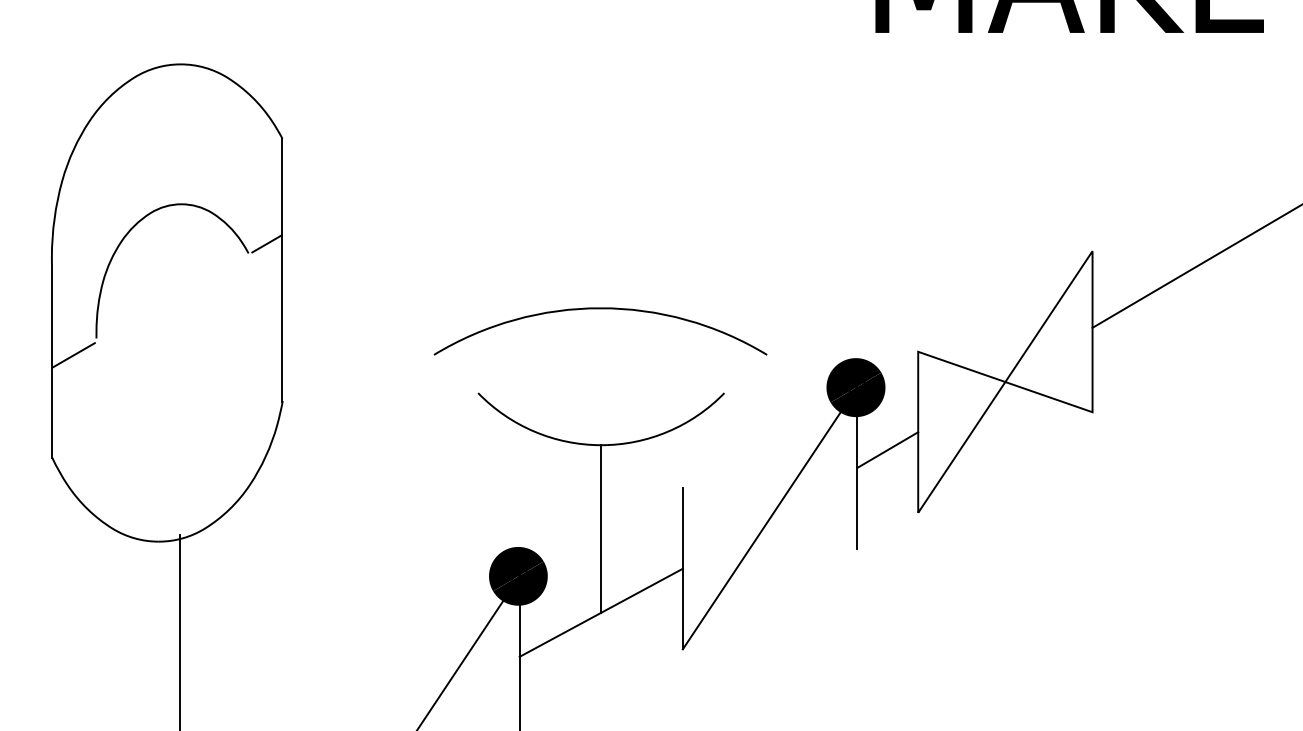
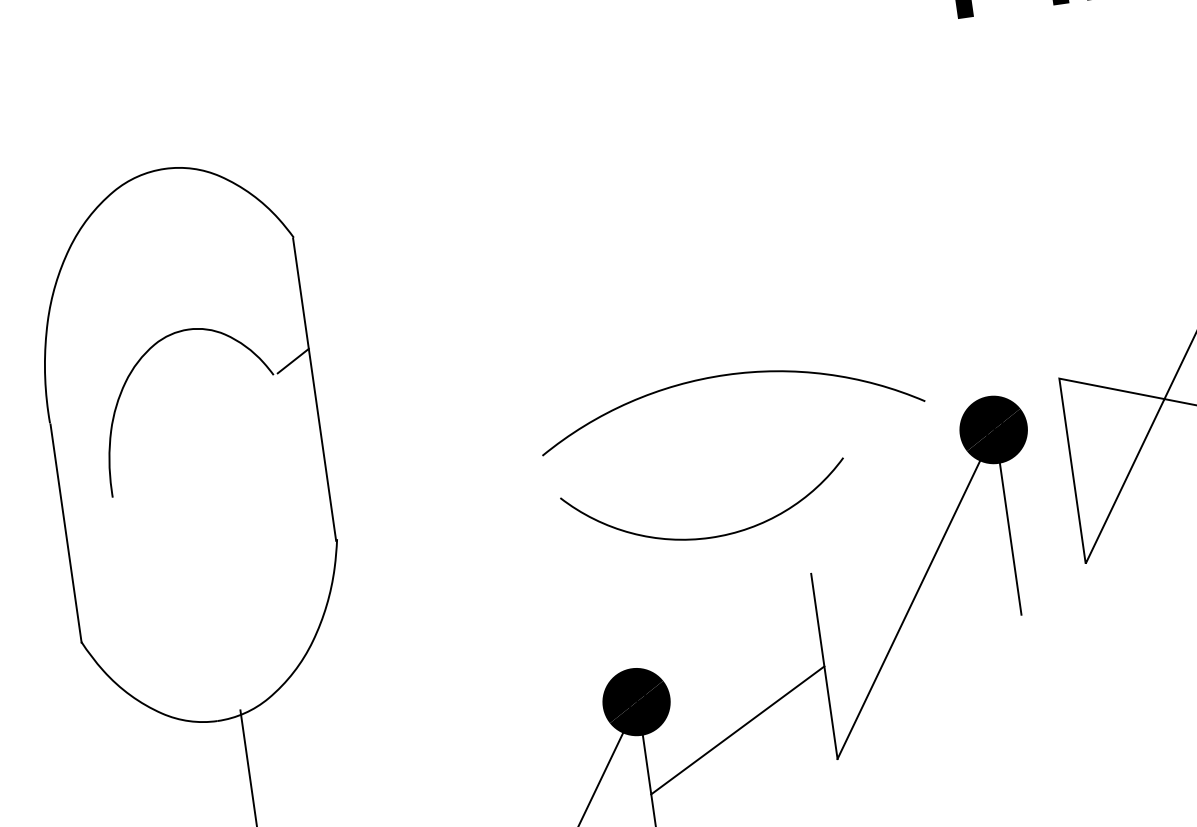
arc: (600, 309) -> (726, 376), moved
line: (73, 355) -> (89, 521), removed
line: (887, 450) -> (1040, 497), removed
line: (601, 528) -> (724, 633), removed

